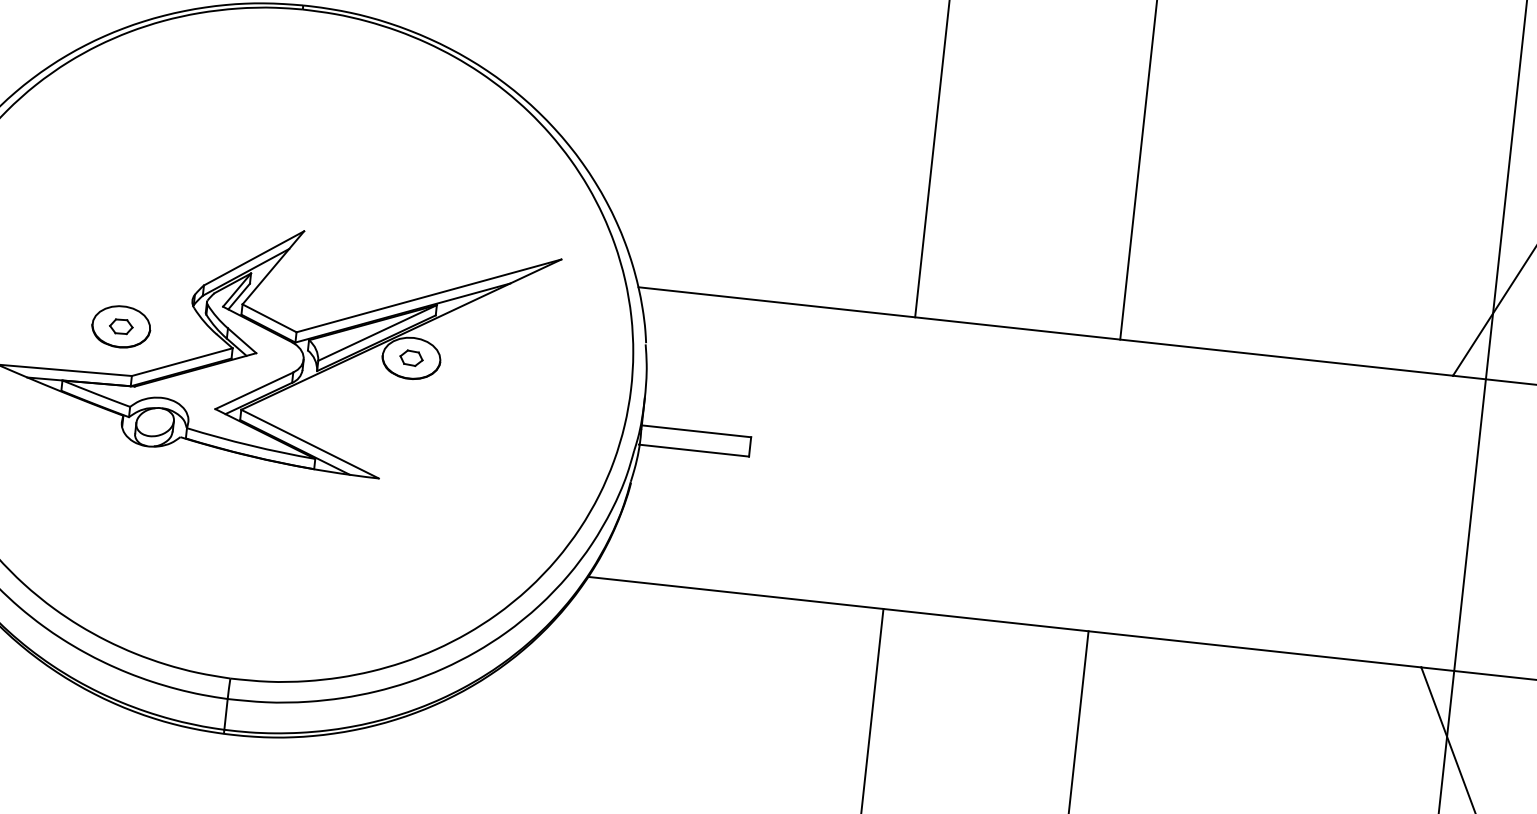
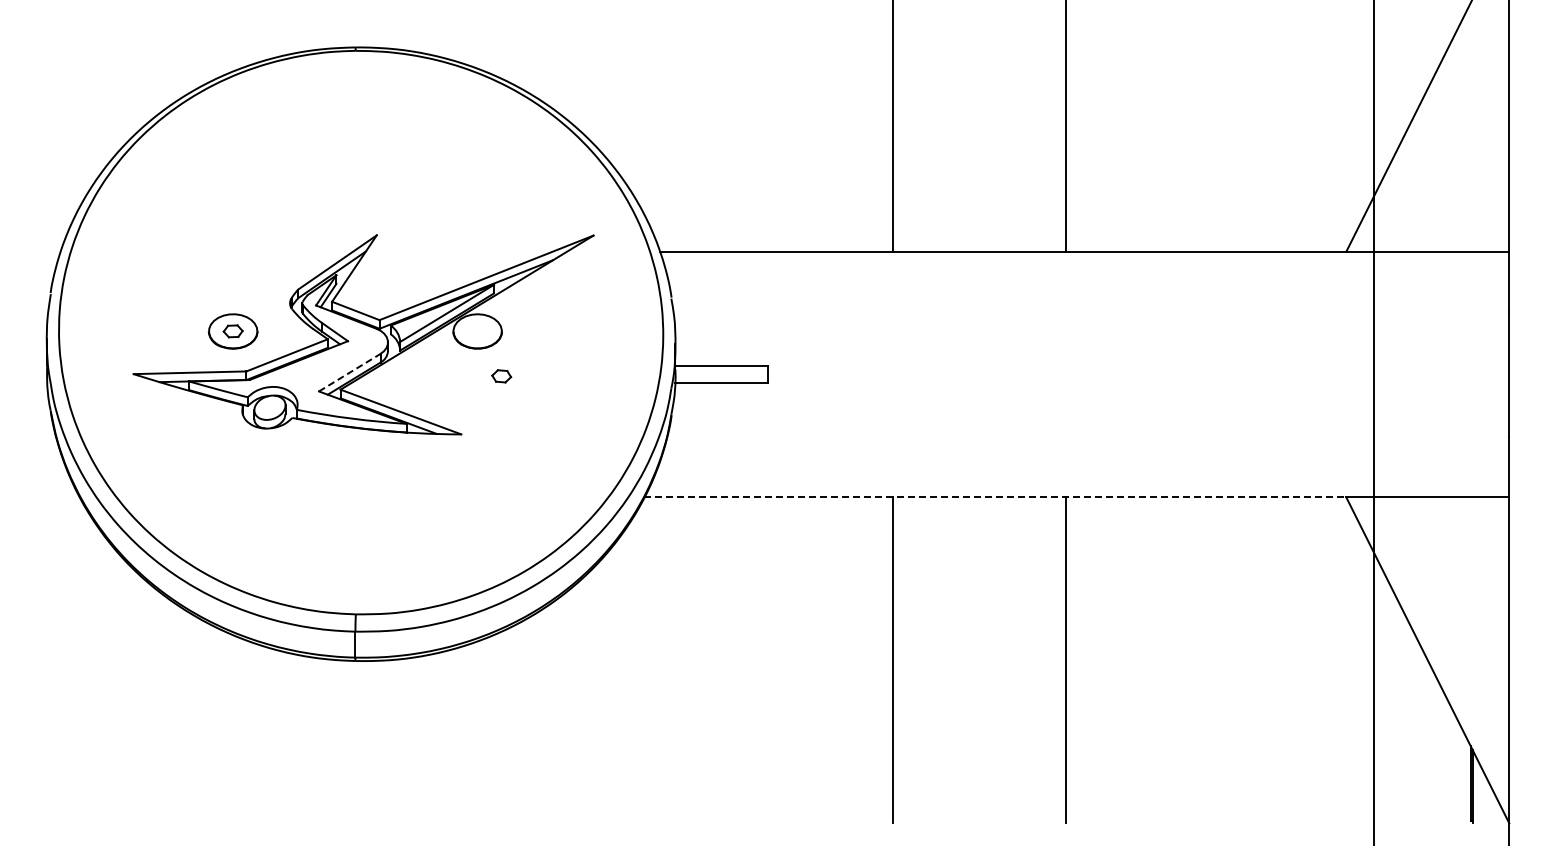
part: (411, 358) -> (501, 376), moved
line: (255, 390) -> (350, 372), solid -> dashed
line: (1004, 622) -> (995, 497), solid -> dashed

